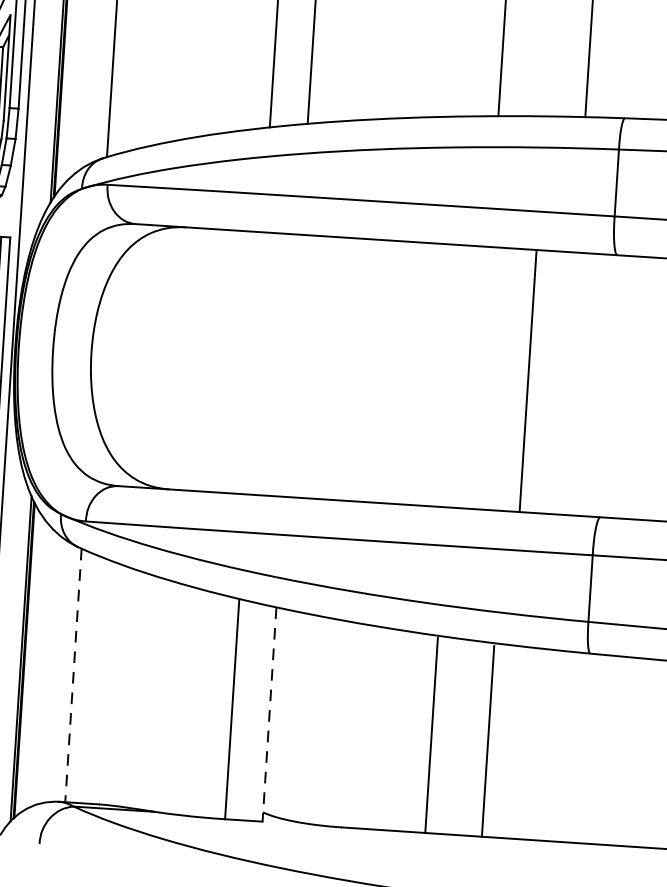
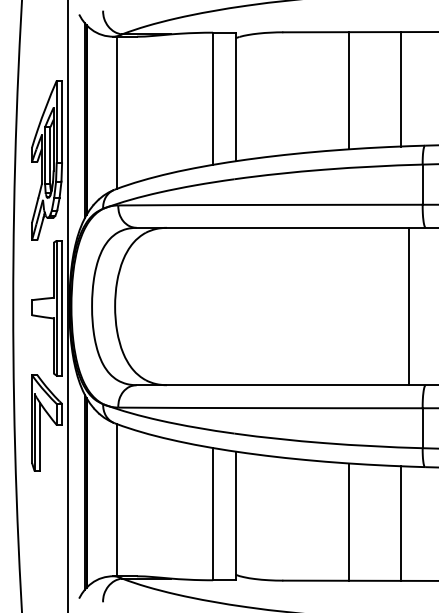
line: (528, 381) -> (409, 306), moved
line: (72, 675) -> (116, 500), dashed -> solid
line: (269, 715) -> (235, 516), dashed -> solid
line: (432, 734) -> (349, 521), moved
line: (488, 741) -> (401, 523), moved

